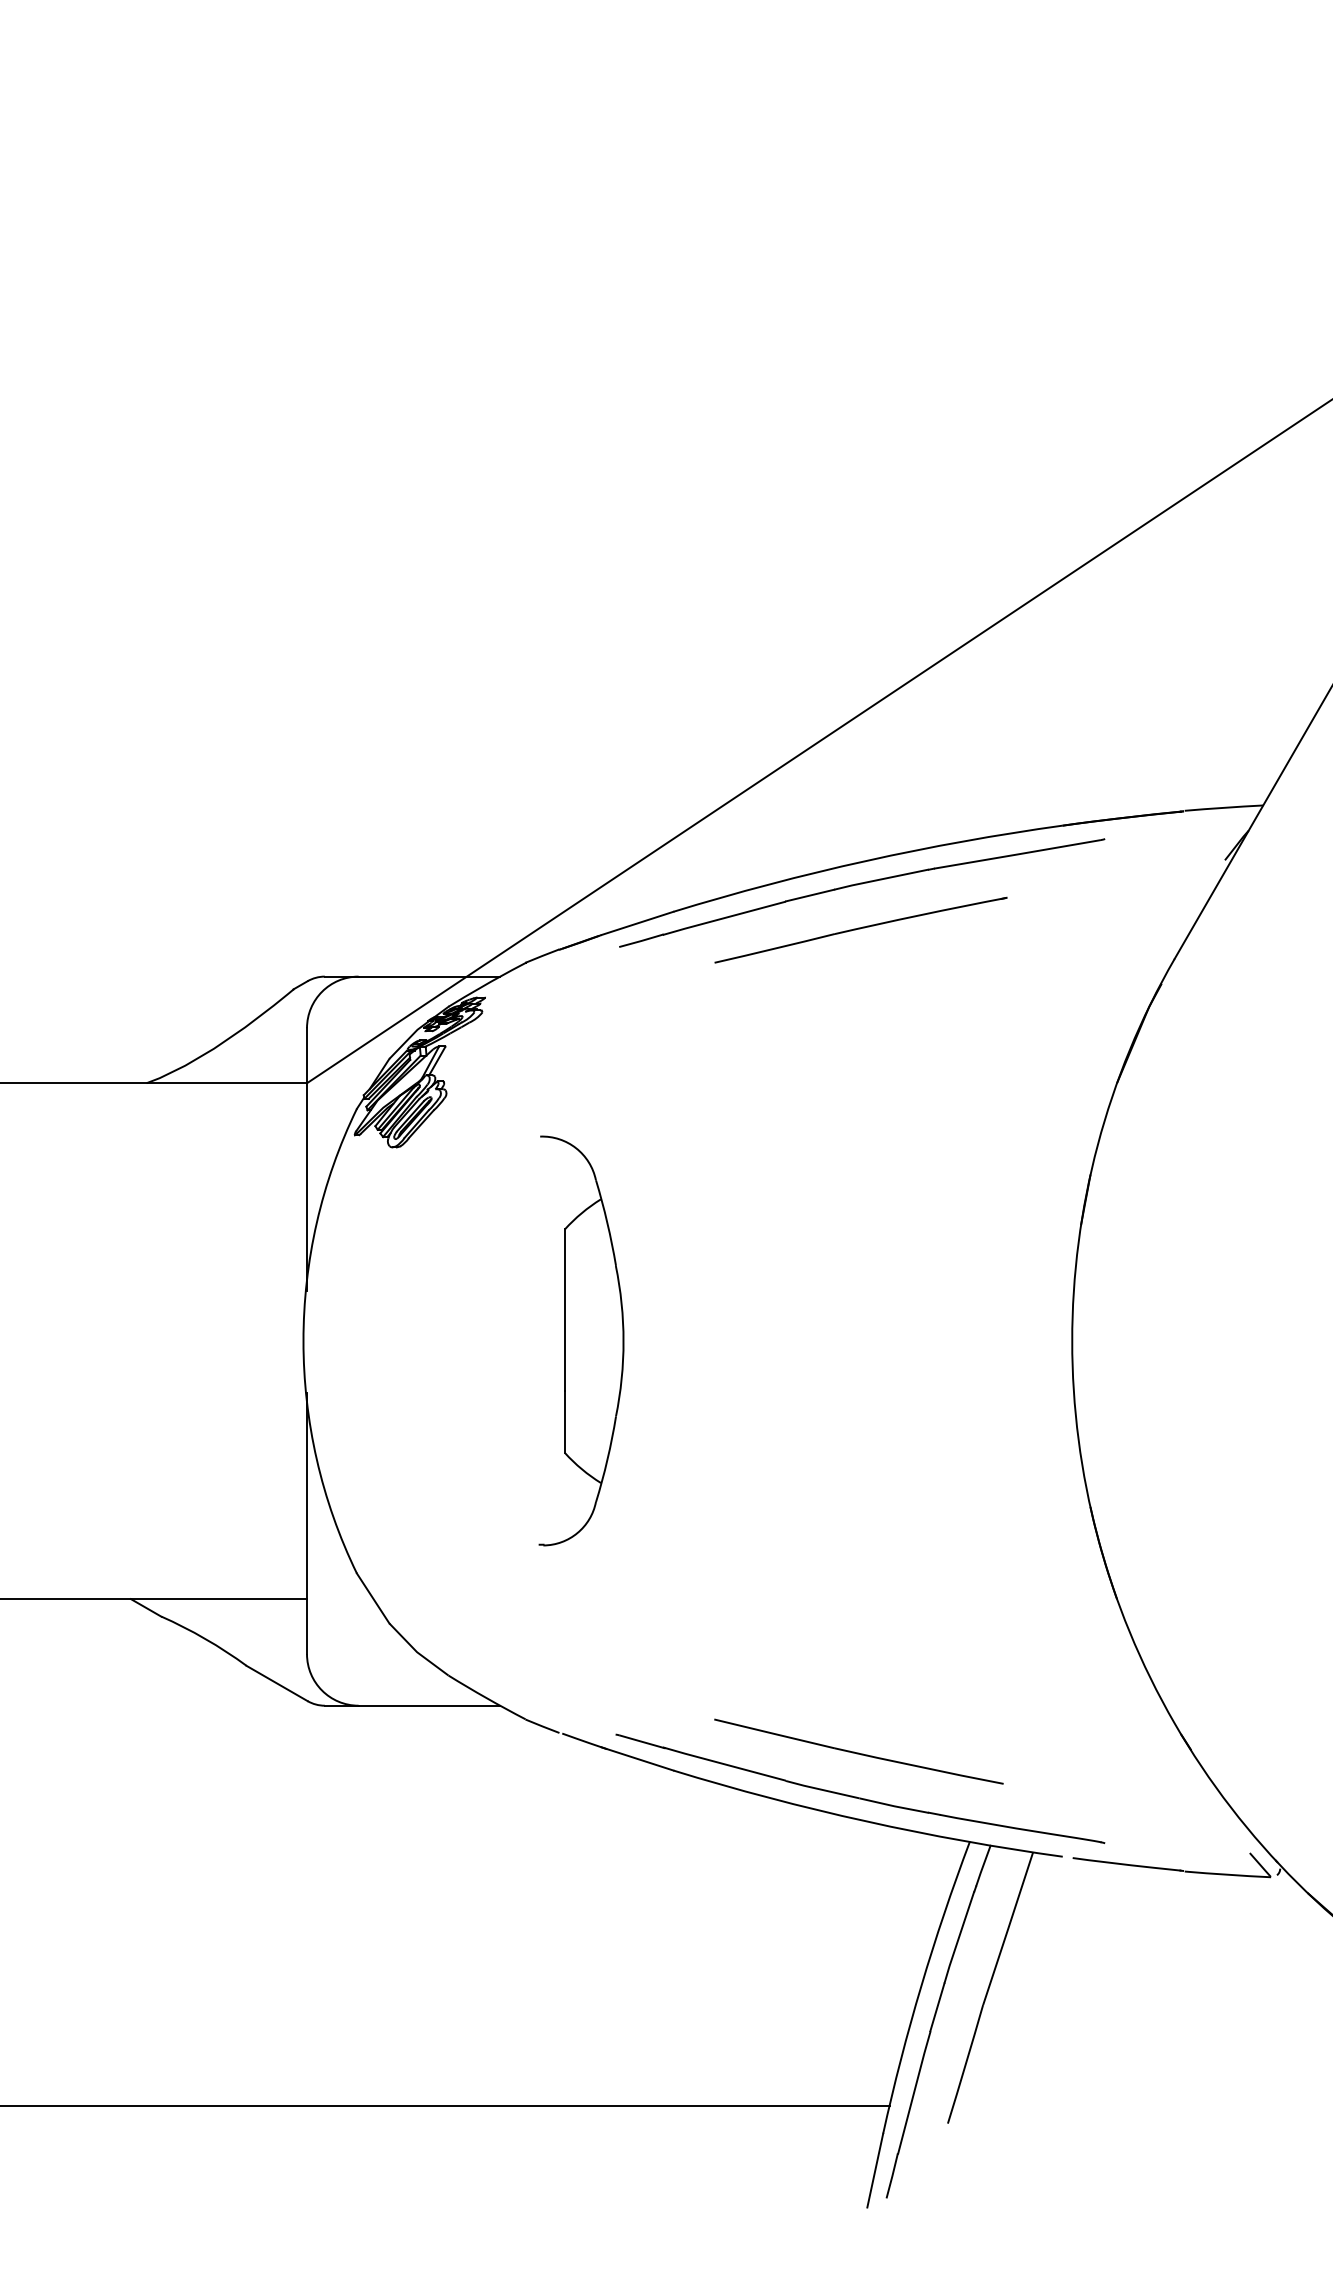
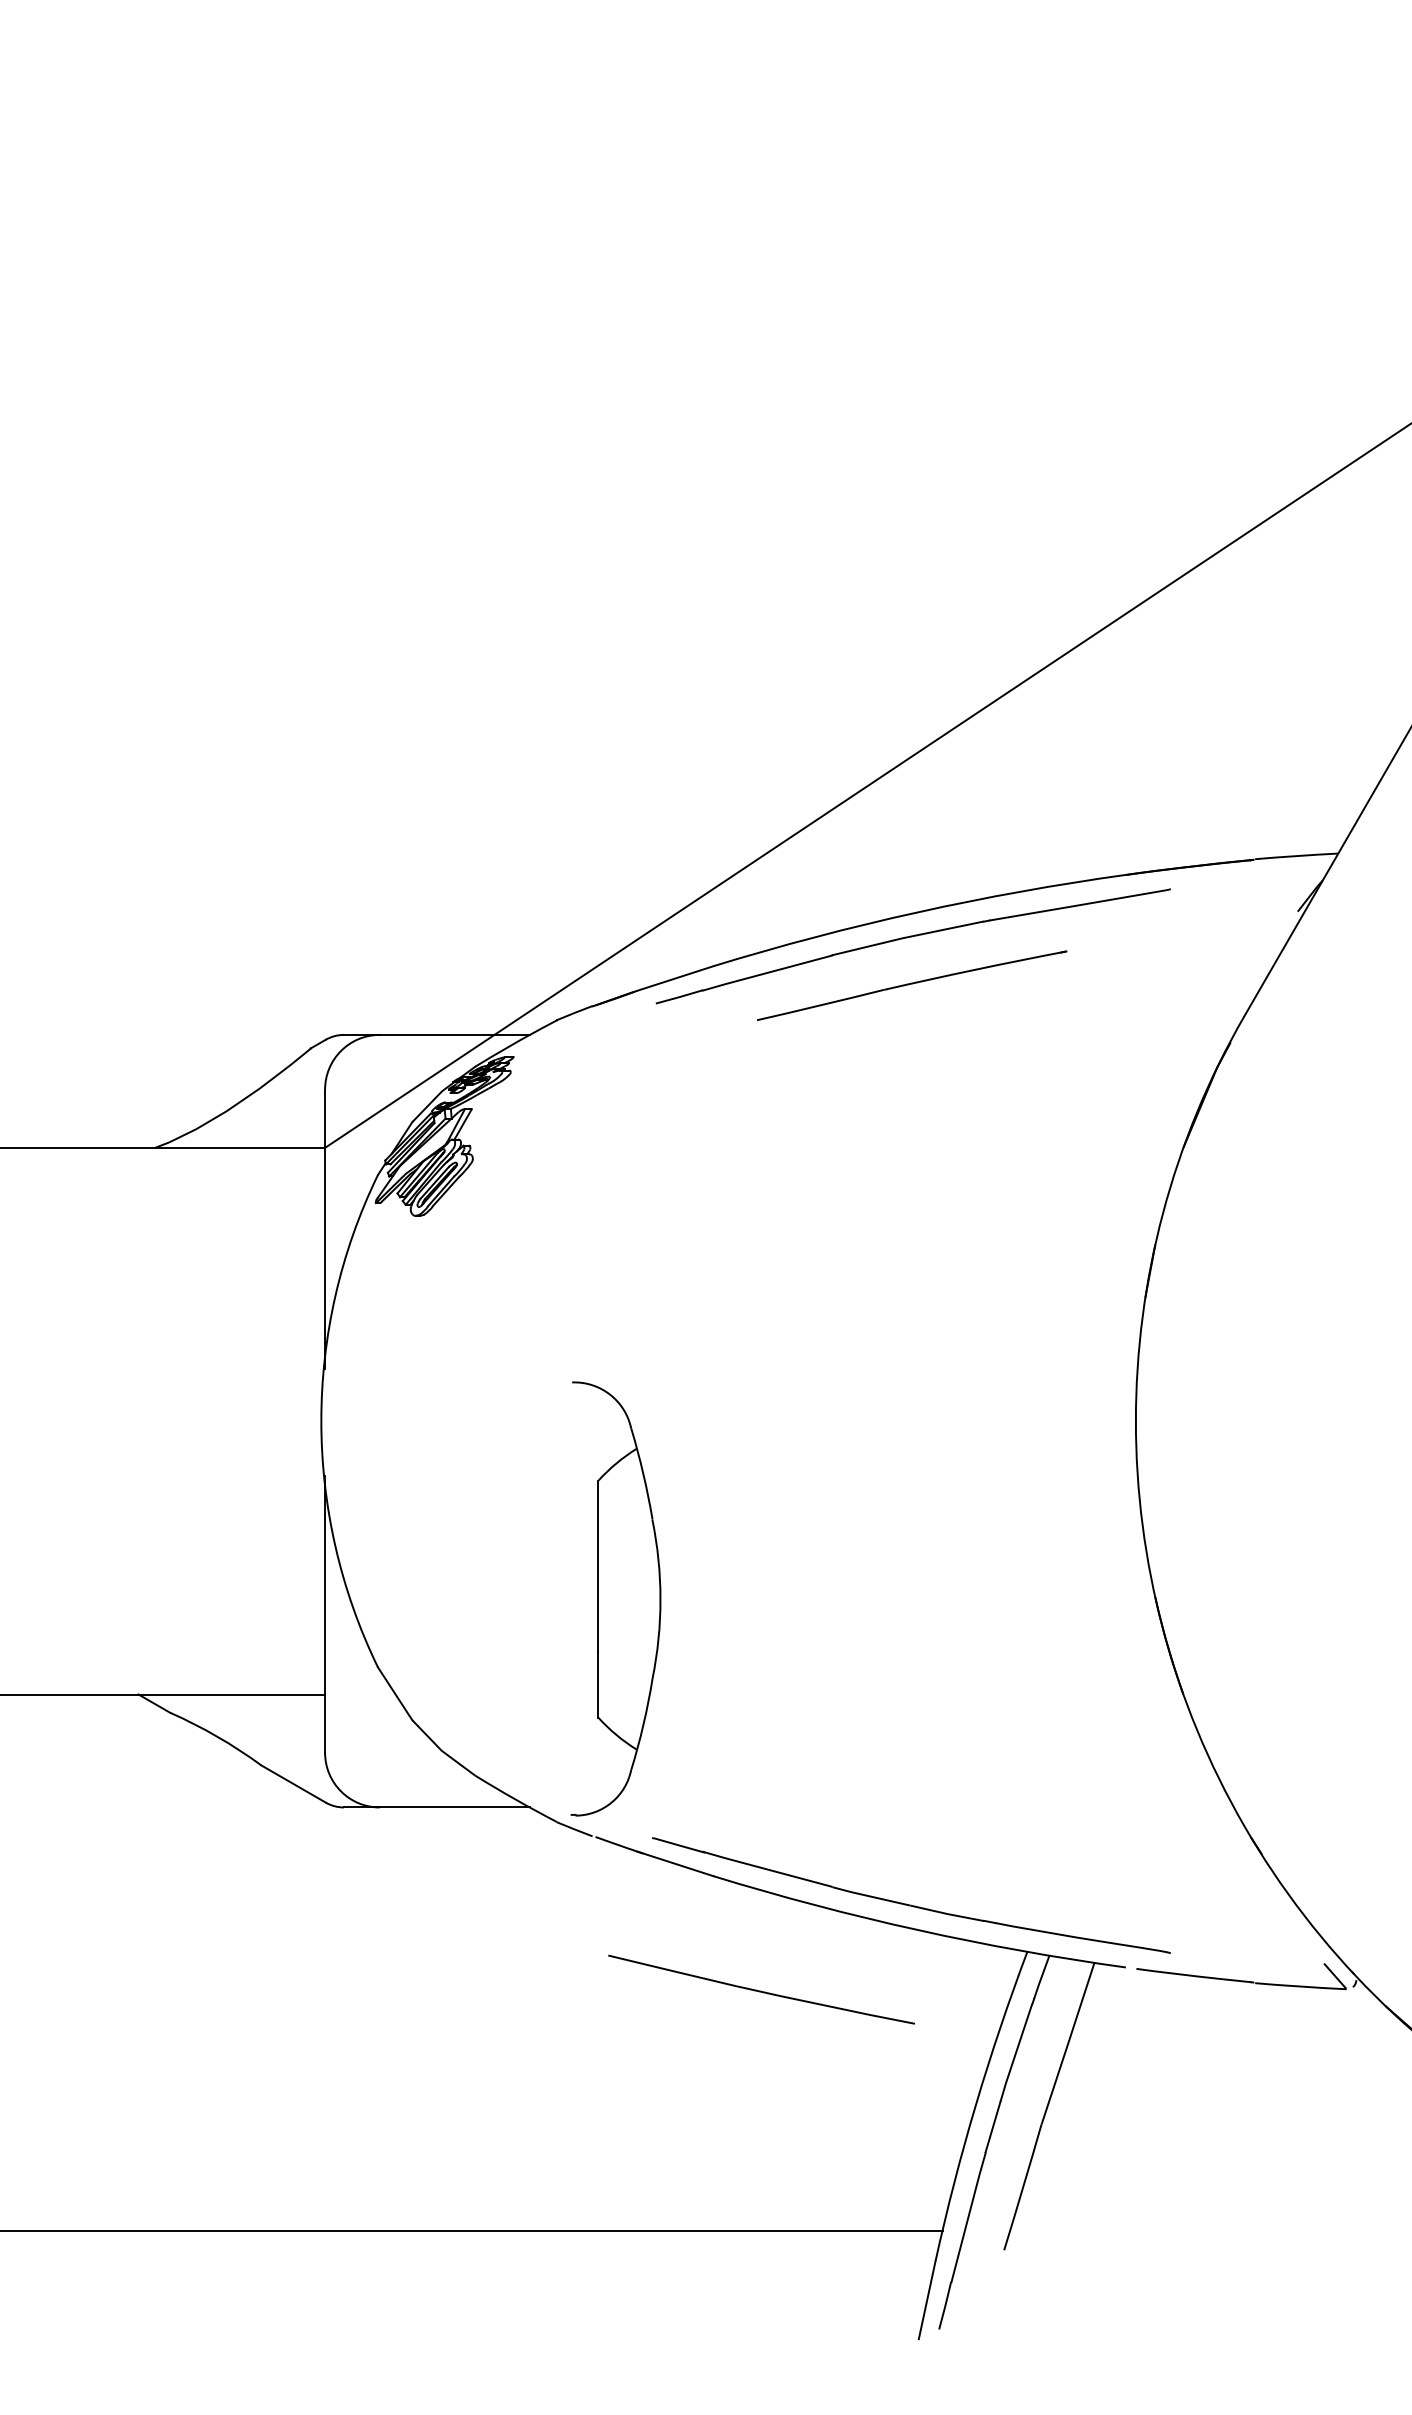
part: (581, 1340) -> (615, 1598), moved
part: (858, 1751) -> (761, 1989), moved

